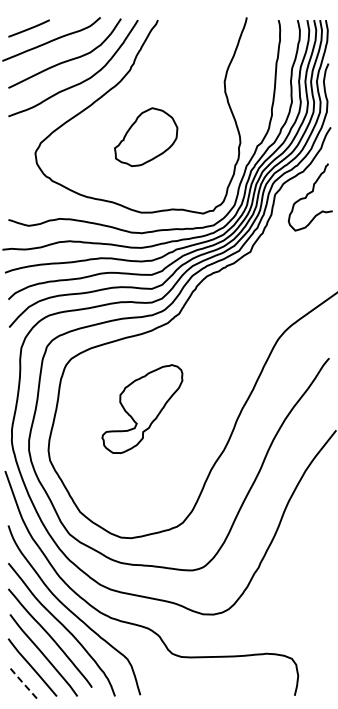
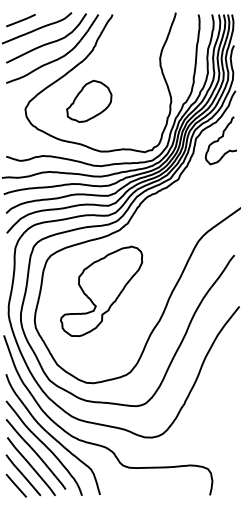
part: (146, 136) -> (89, 100), moved
part: (142, 408) -> (101, 290), size x1.43
line: (22, 681) -> (16, 485), dashed -> solid

